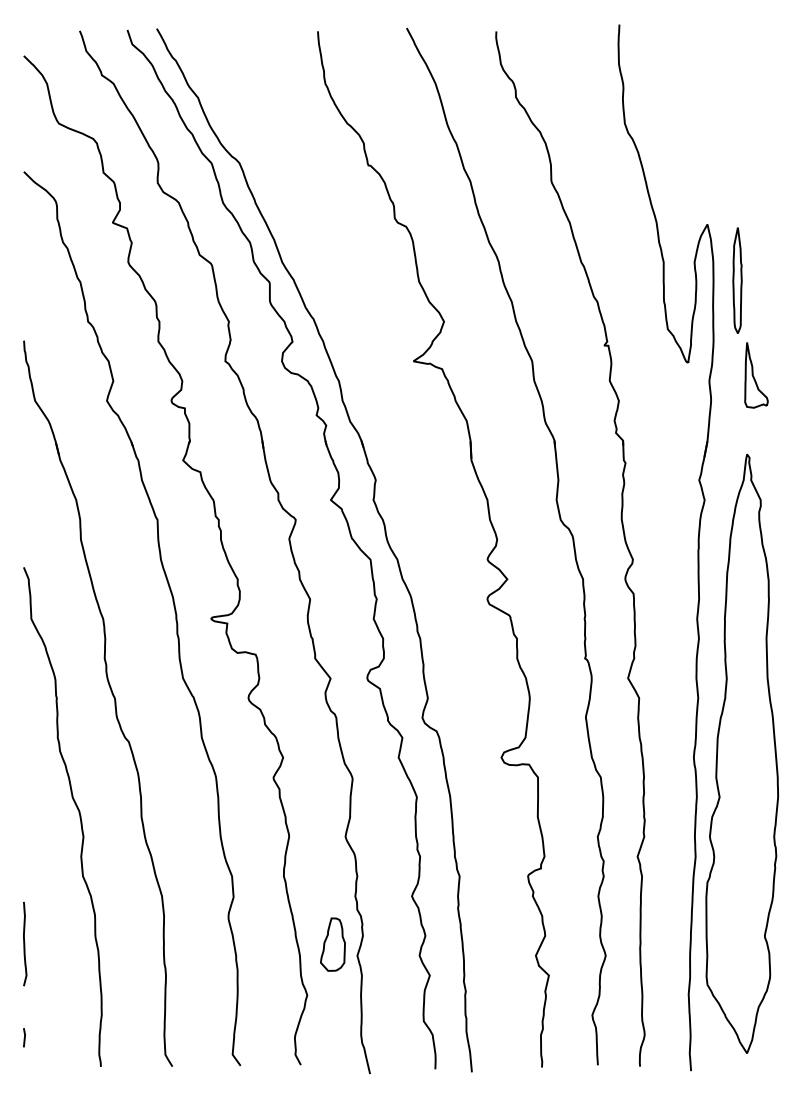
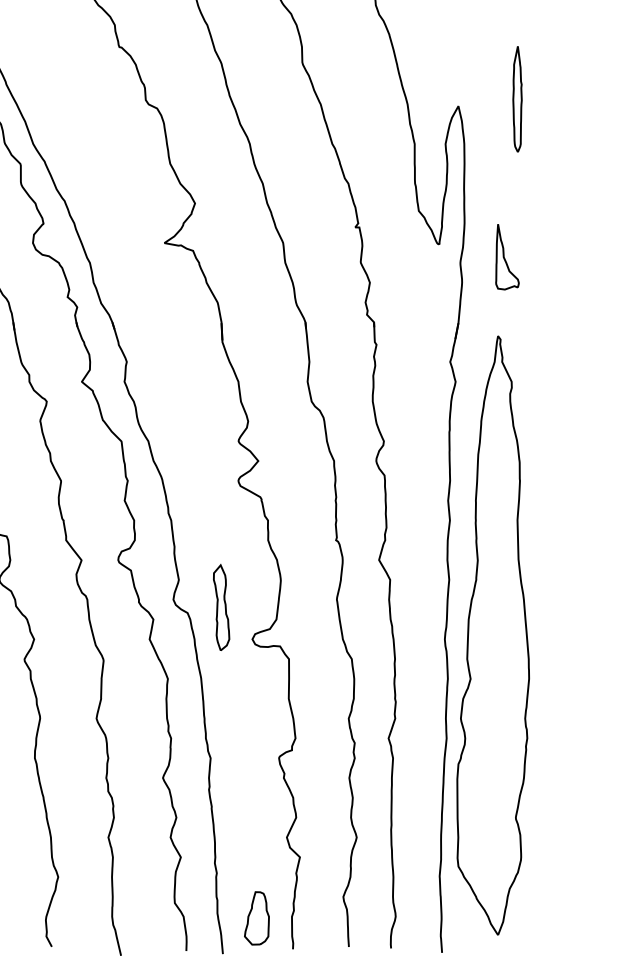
part: (737, 280) -> (517, 99), moved
part: (470, 725) -> (221, 607), added
part: (332, 944) -> (256, 918), moved

